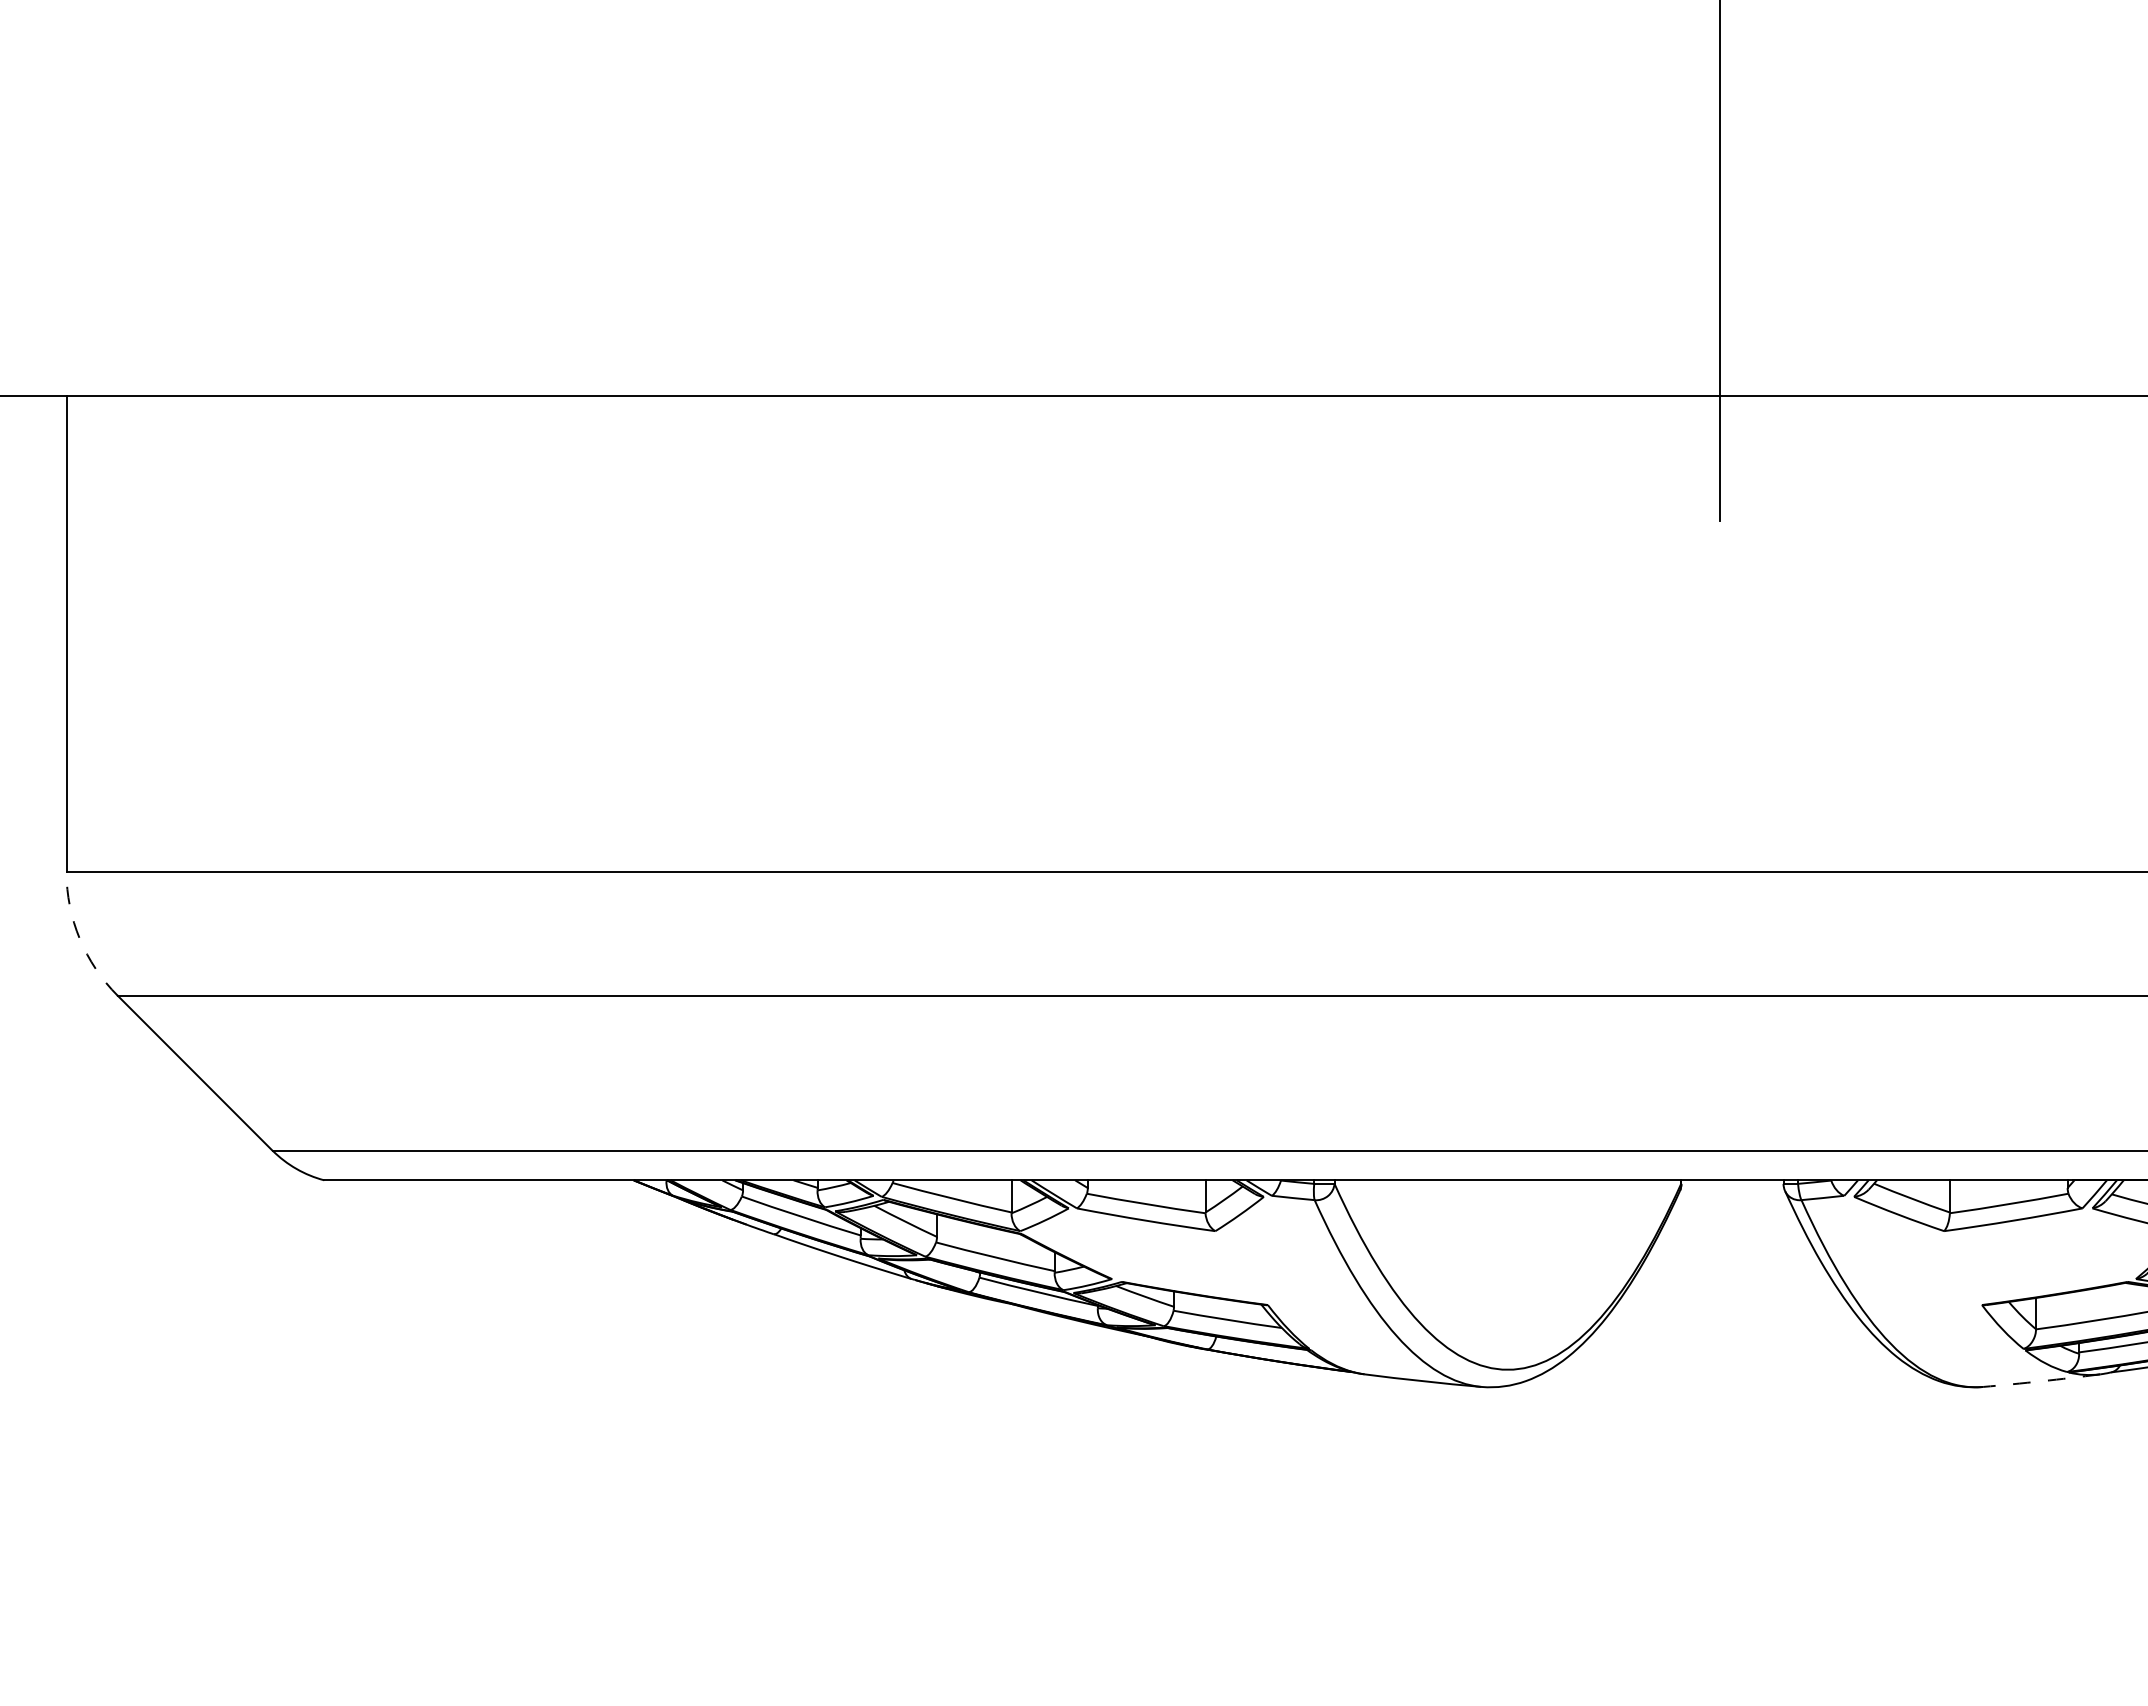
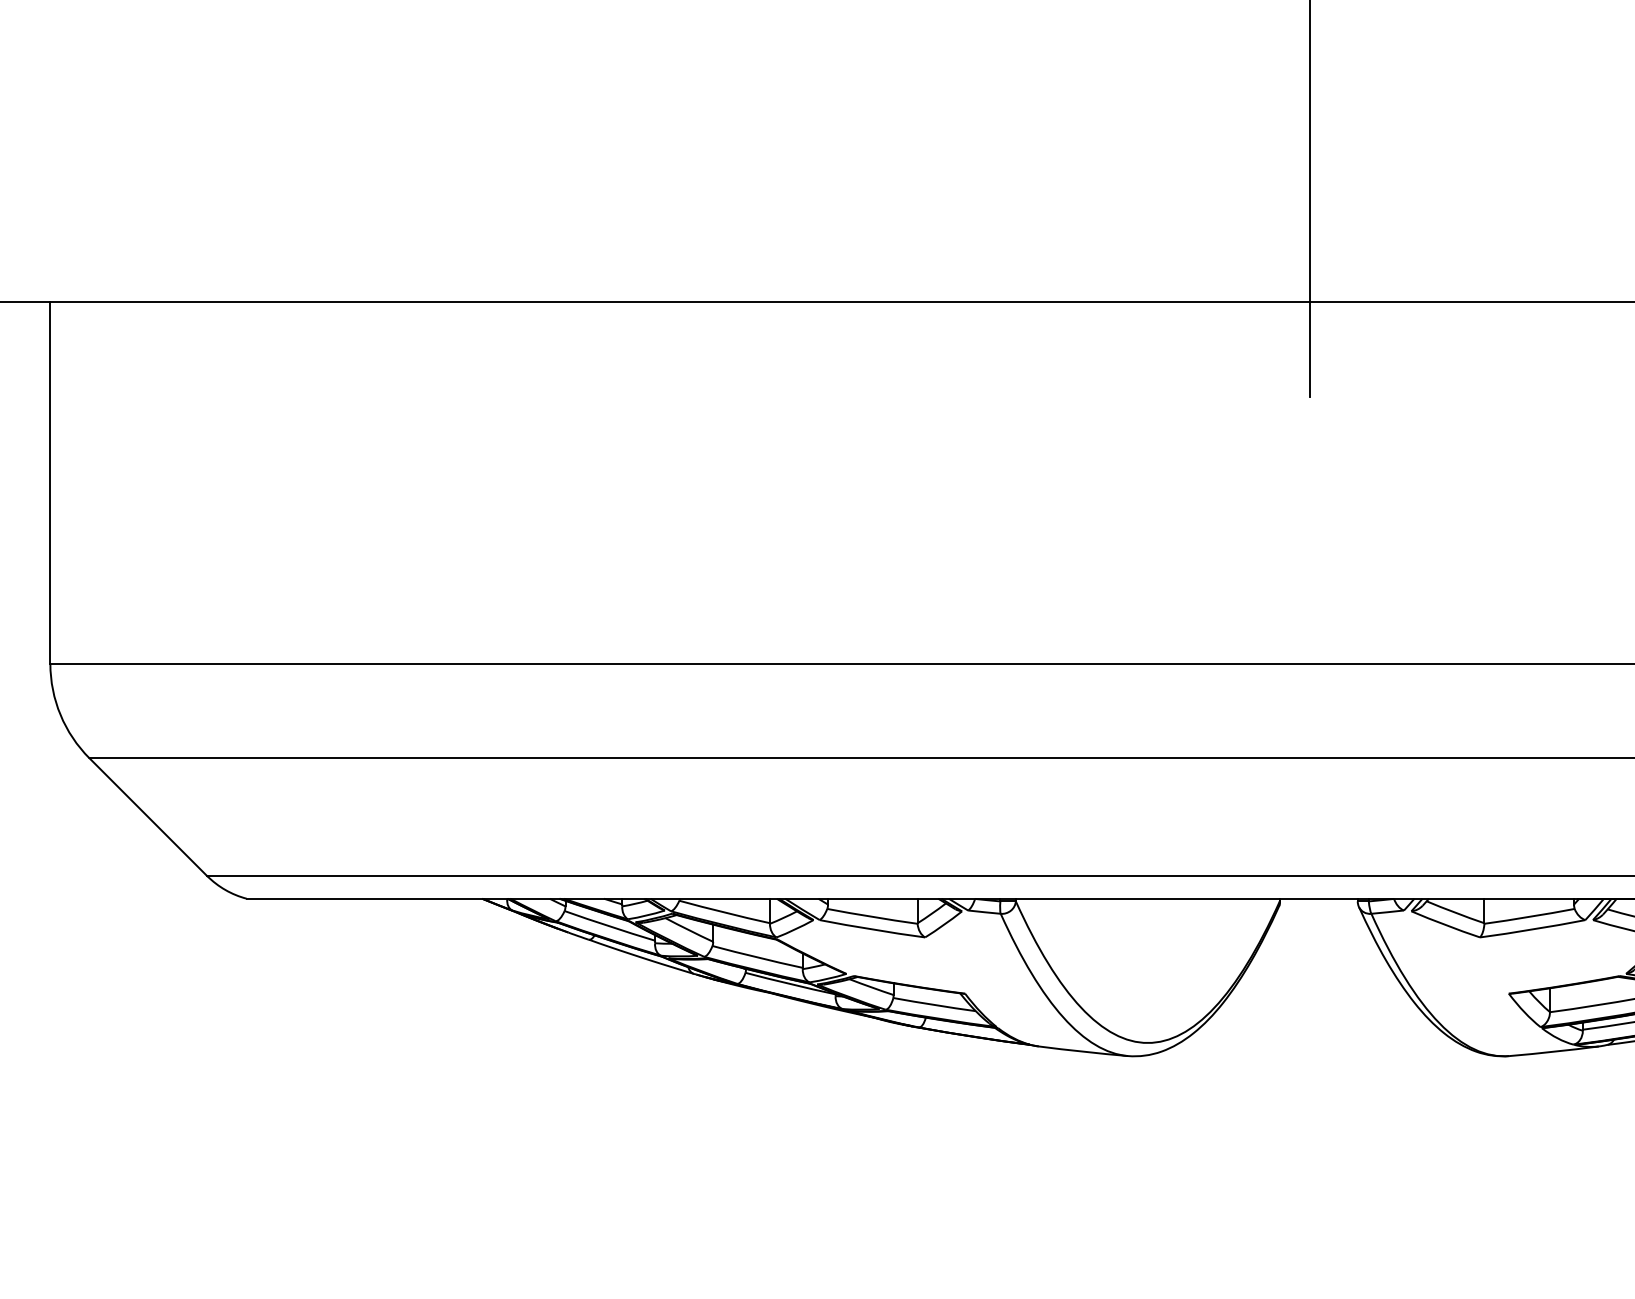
arc: (79, 939) -> (60, 715), dashed -> solid
arc: (2041, 1381) -> (1554, 1051), dashed -> solid

